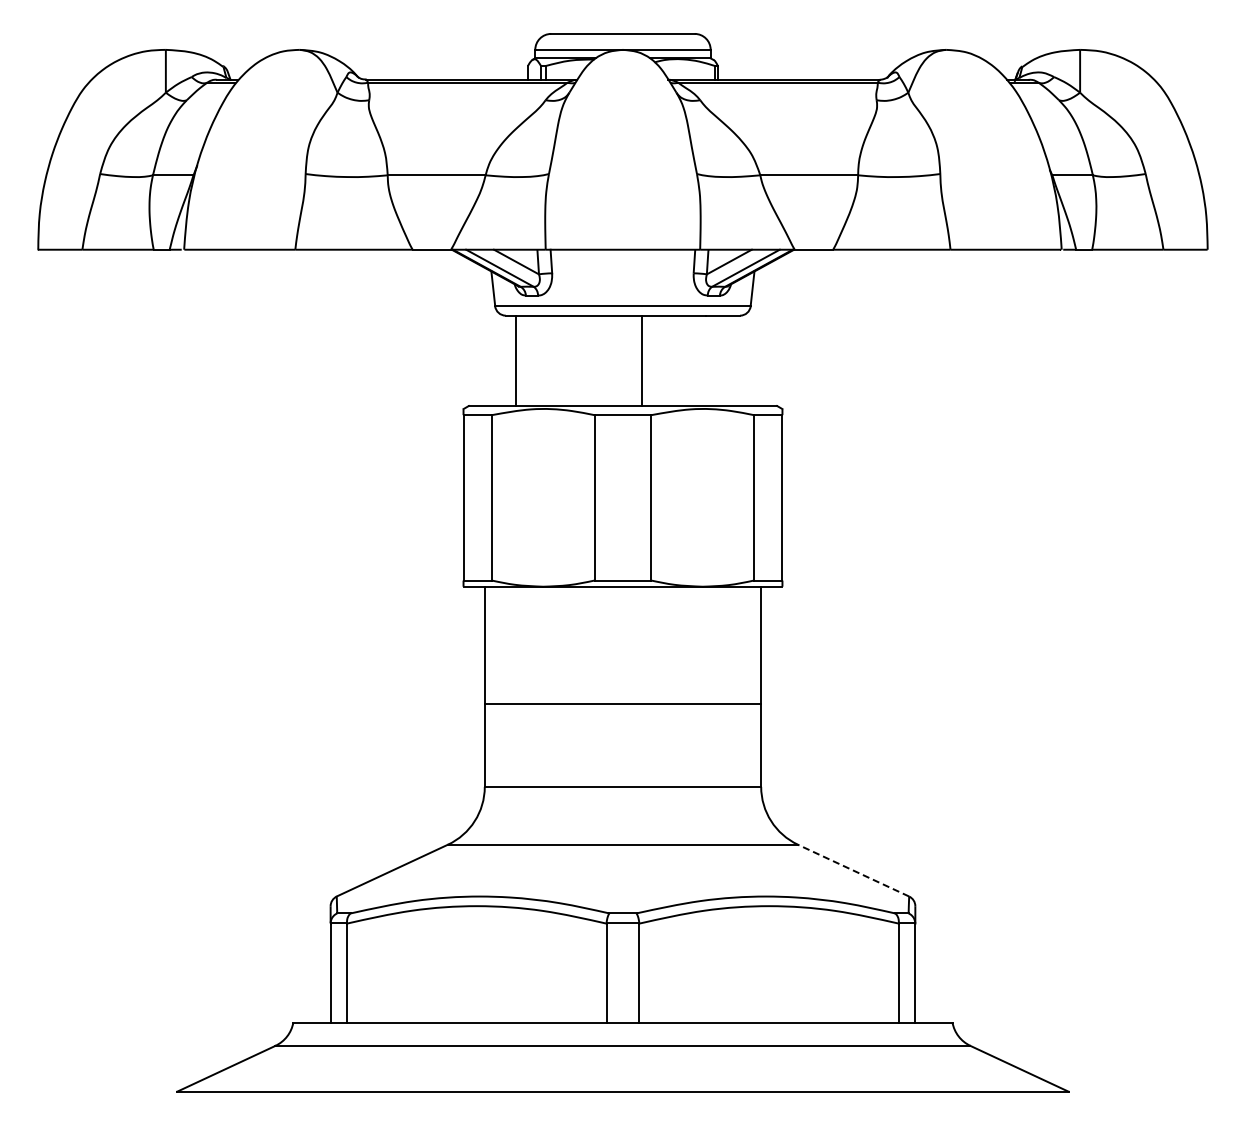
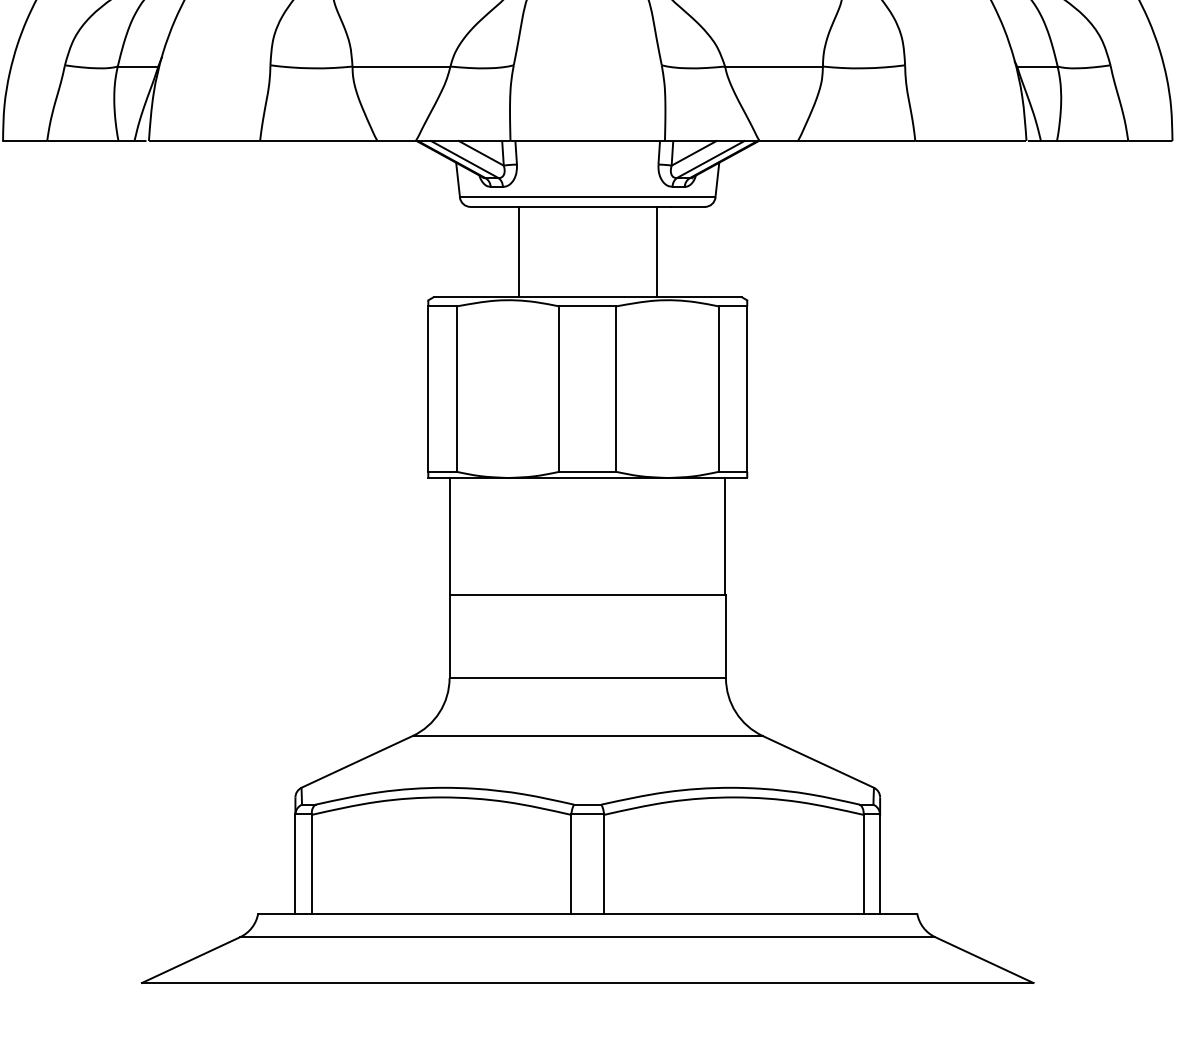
line: (515, 360) -> (518, 251), moved
line: (642, 360) -> (657, 251), moved
line: (853, 870) -> (818, 761), dashed -> solid

